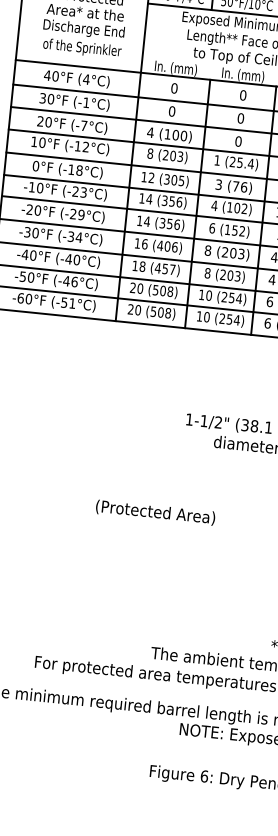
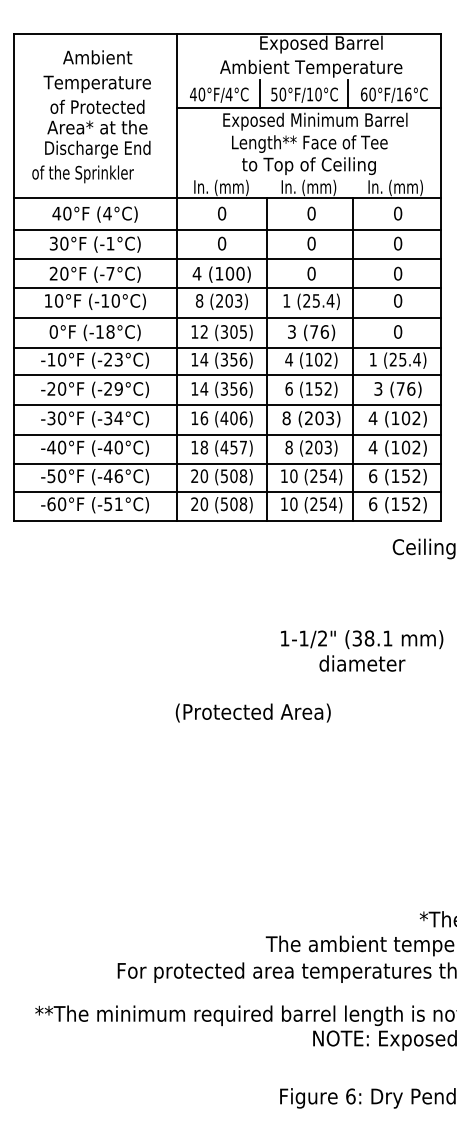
text: (81, 48) -> (82, 174), moved
text: (85, 146) -> (115, 300), (-12°C) -> (-10°C)
text: (155, 512) -> (252, 712), moved

